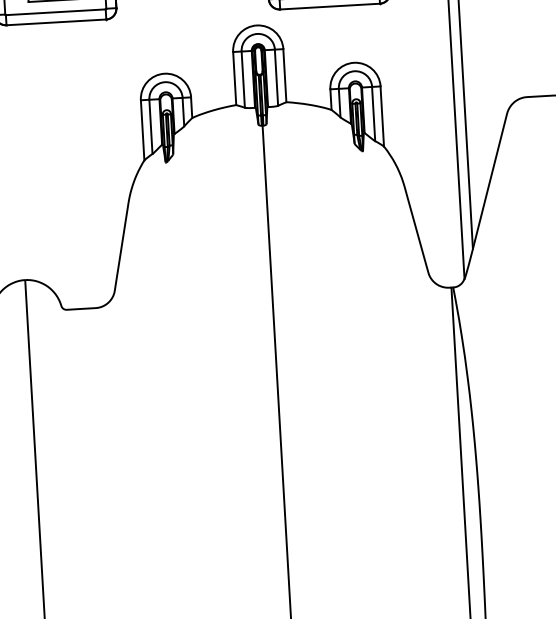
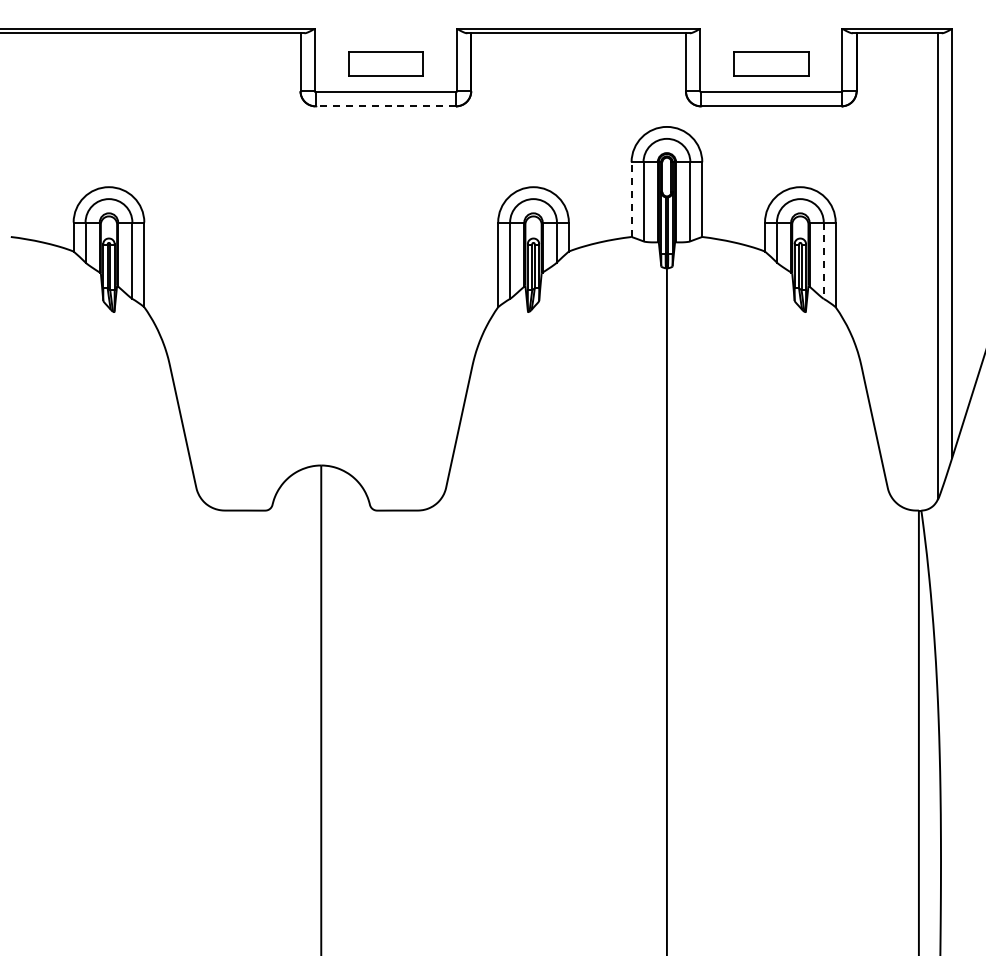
line: (56, 22) -> (385, 106), solid -> dashed
line: (234, 78) -> (631, 199), solid -> dashed
line: (373, 114) -> (823, 261), solid -> dashed

